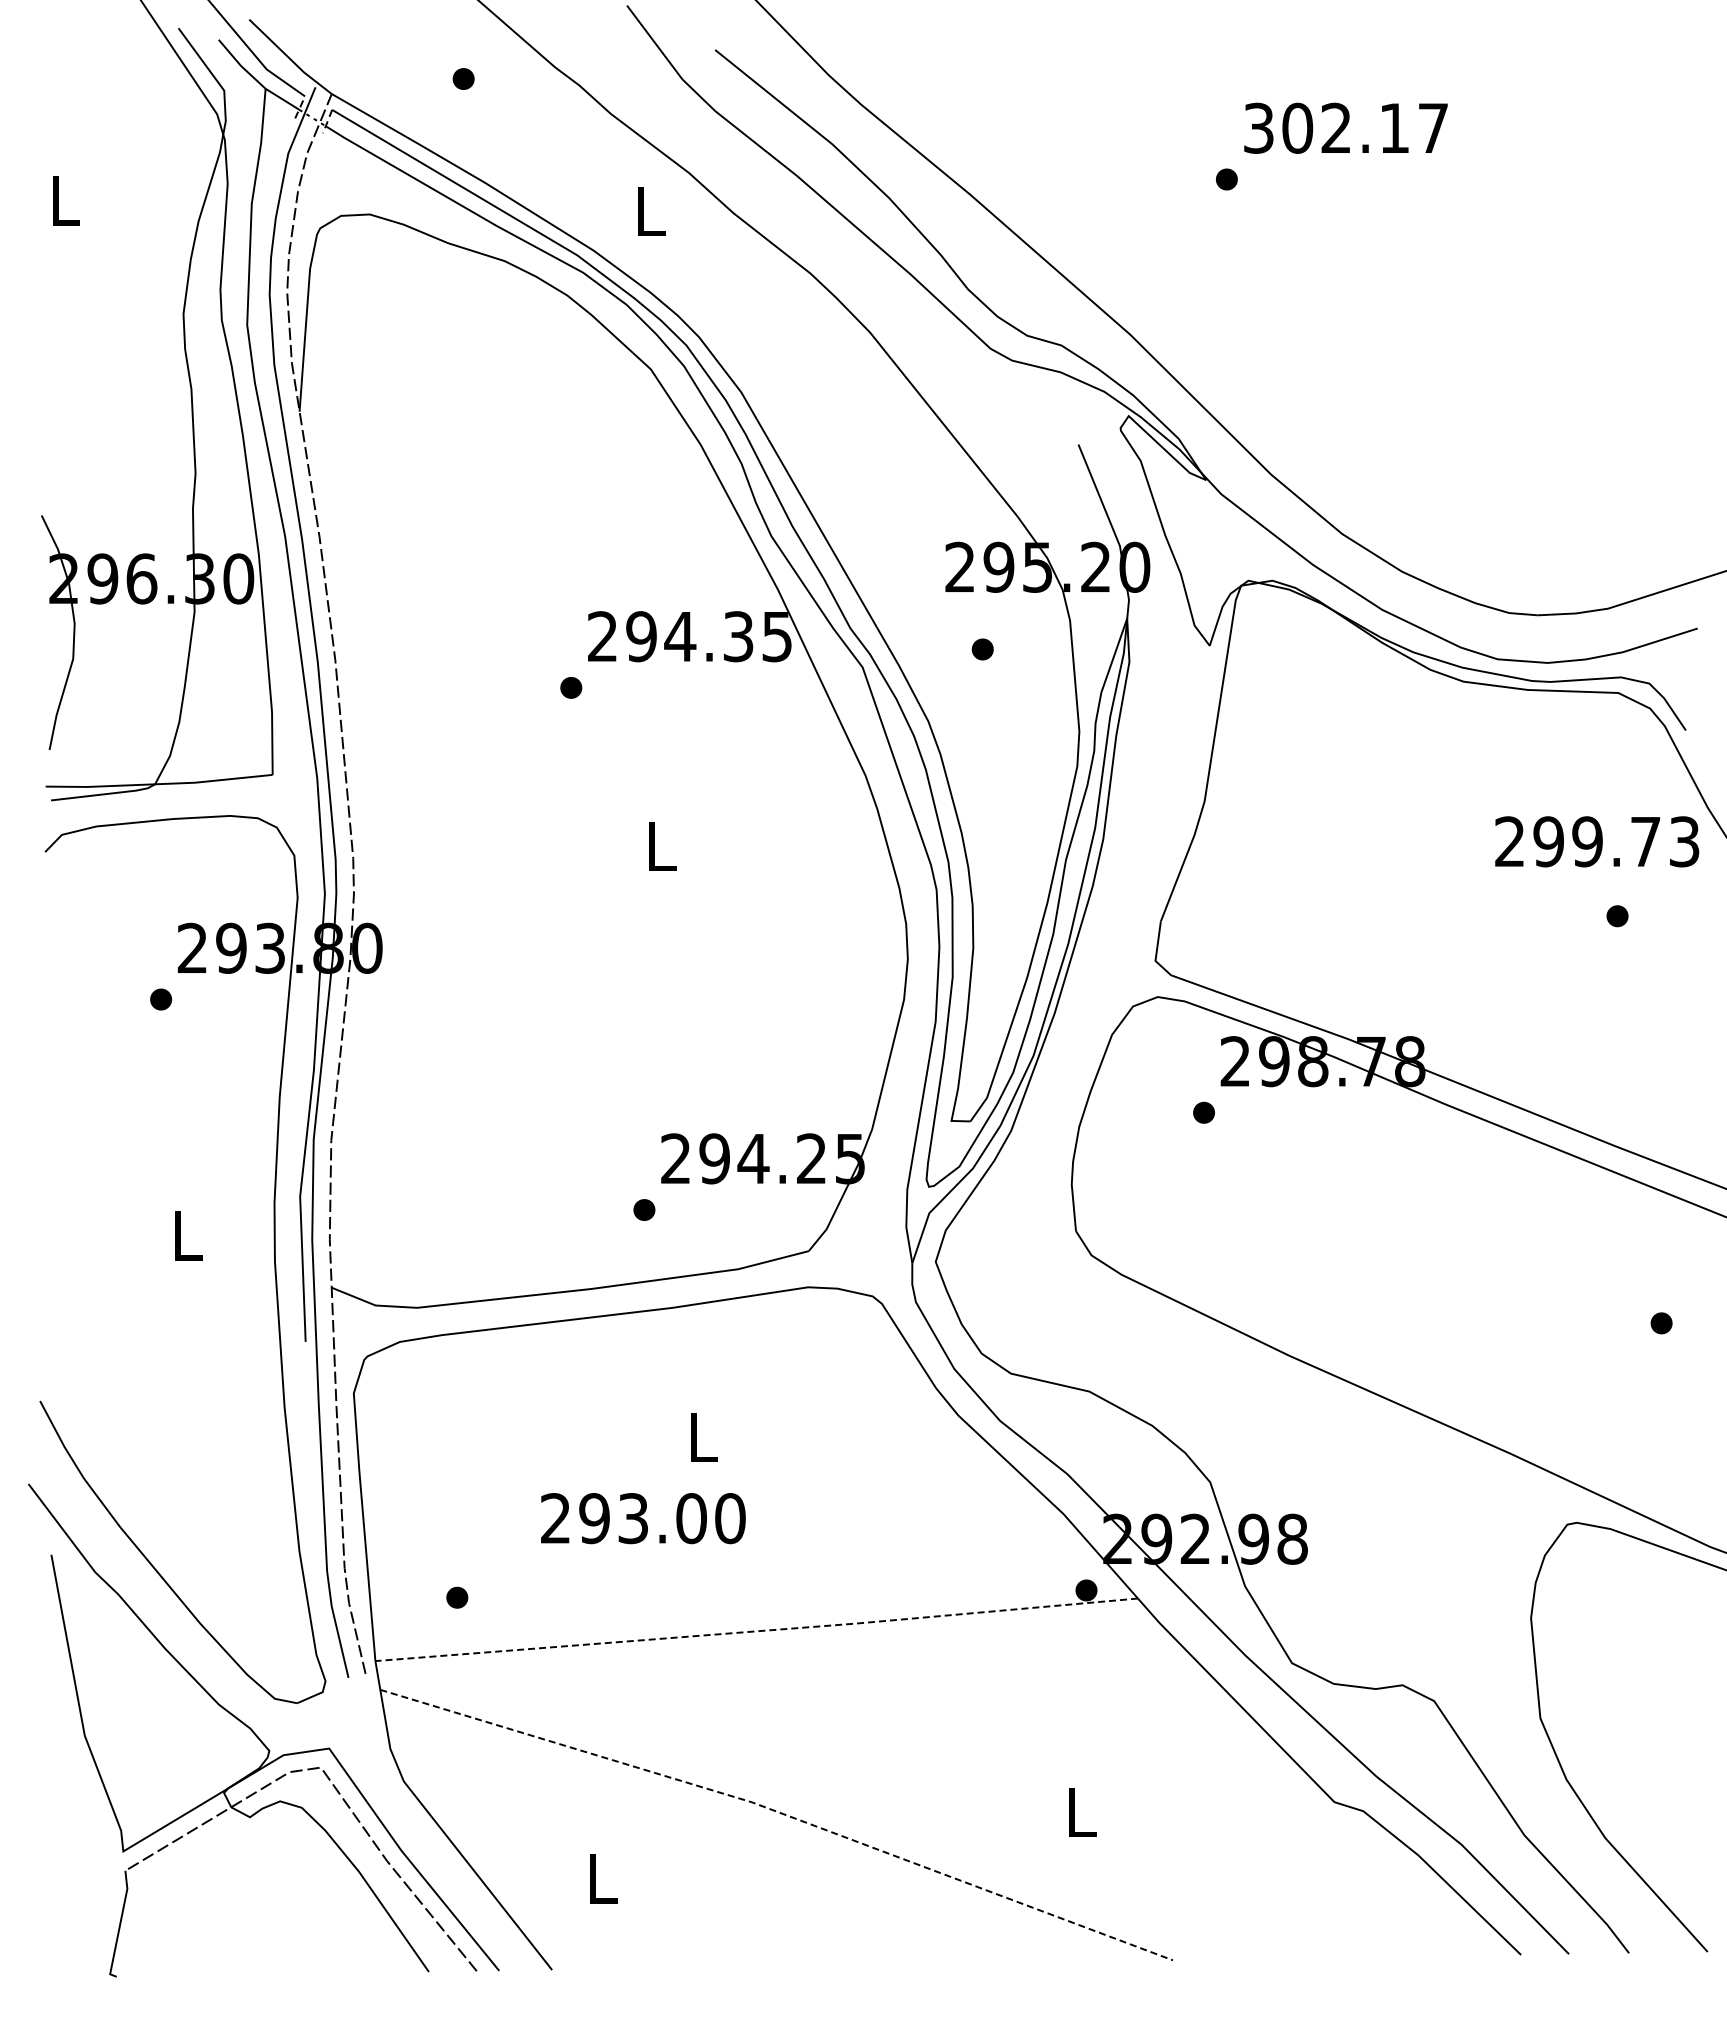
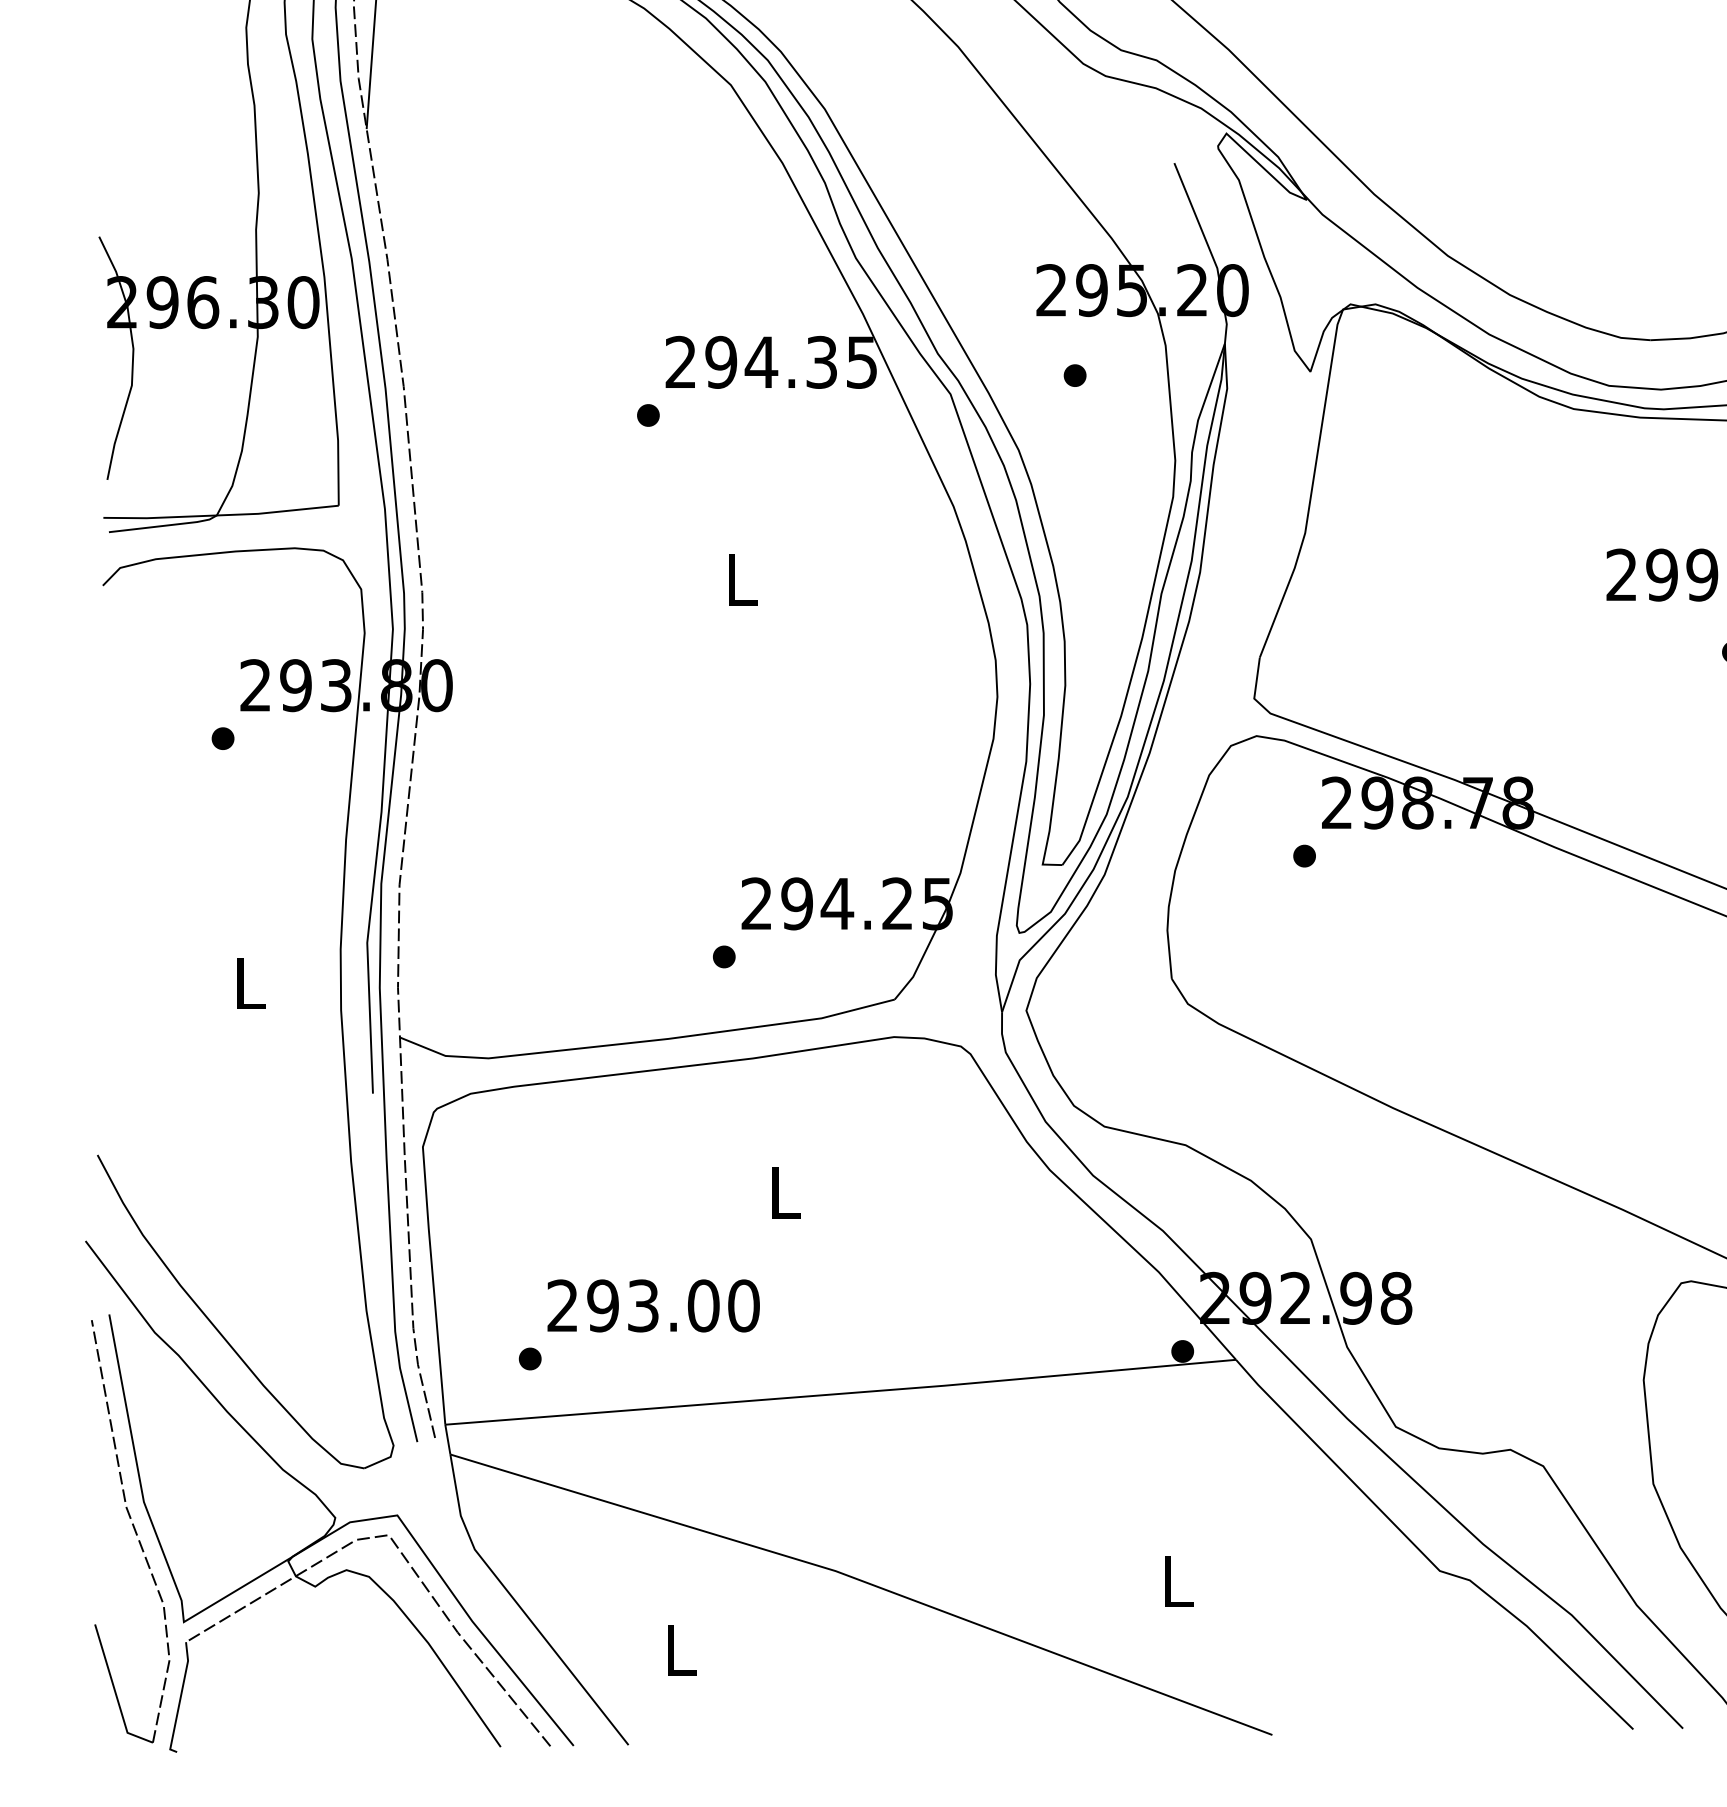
text: (643, 1518) -> (653, 1305), moved
line: (756, 1631) -> (840, 1394), dashed -> solid
part: (71, 1764) -> (130, 1531), added
line: (780, 1812) -> (865, 1581), dashed -> solid

